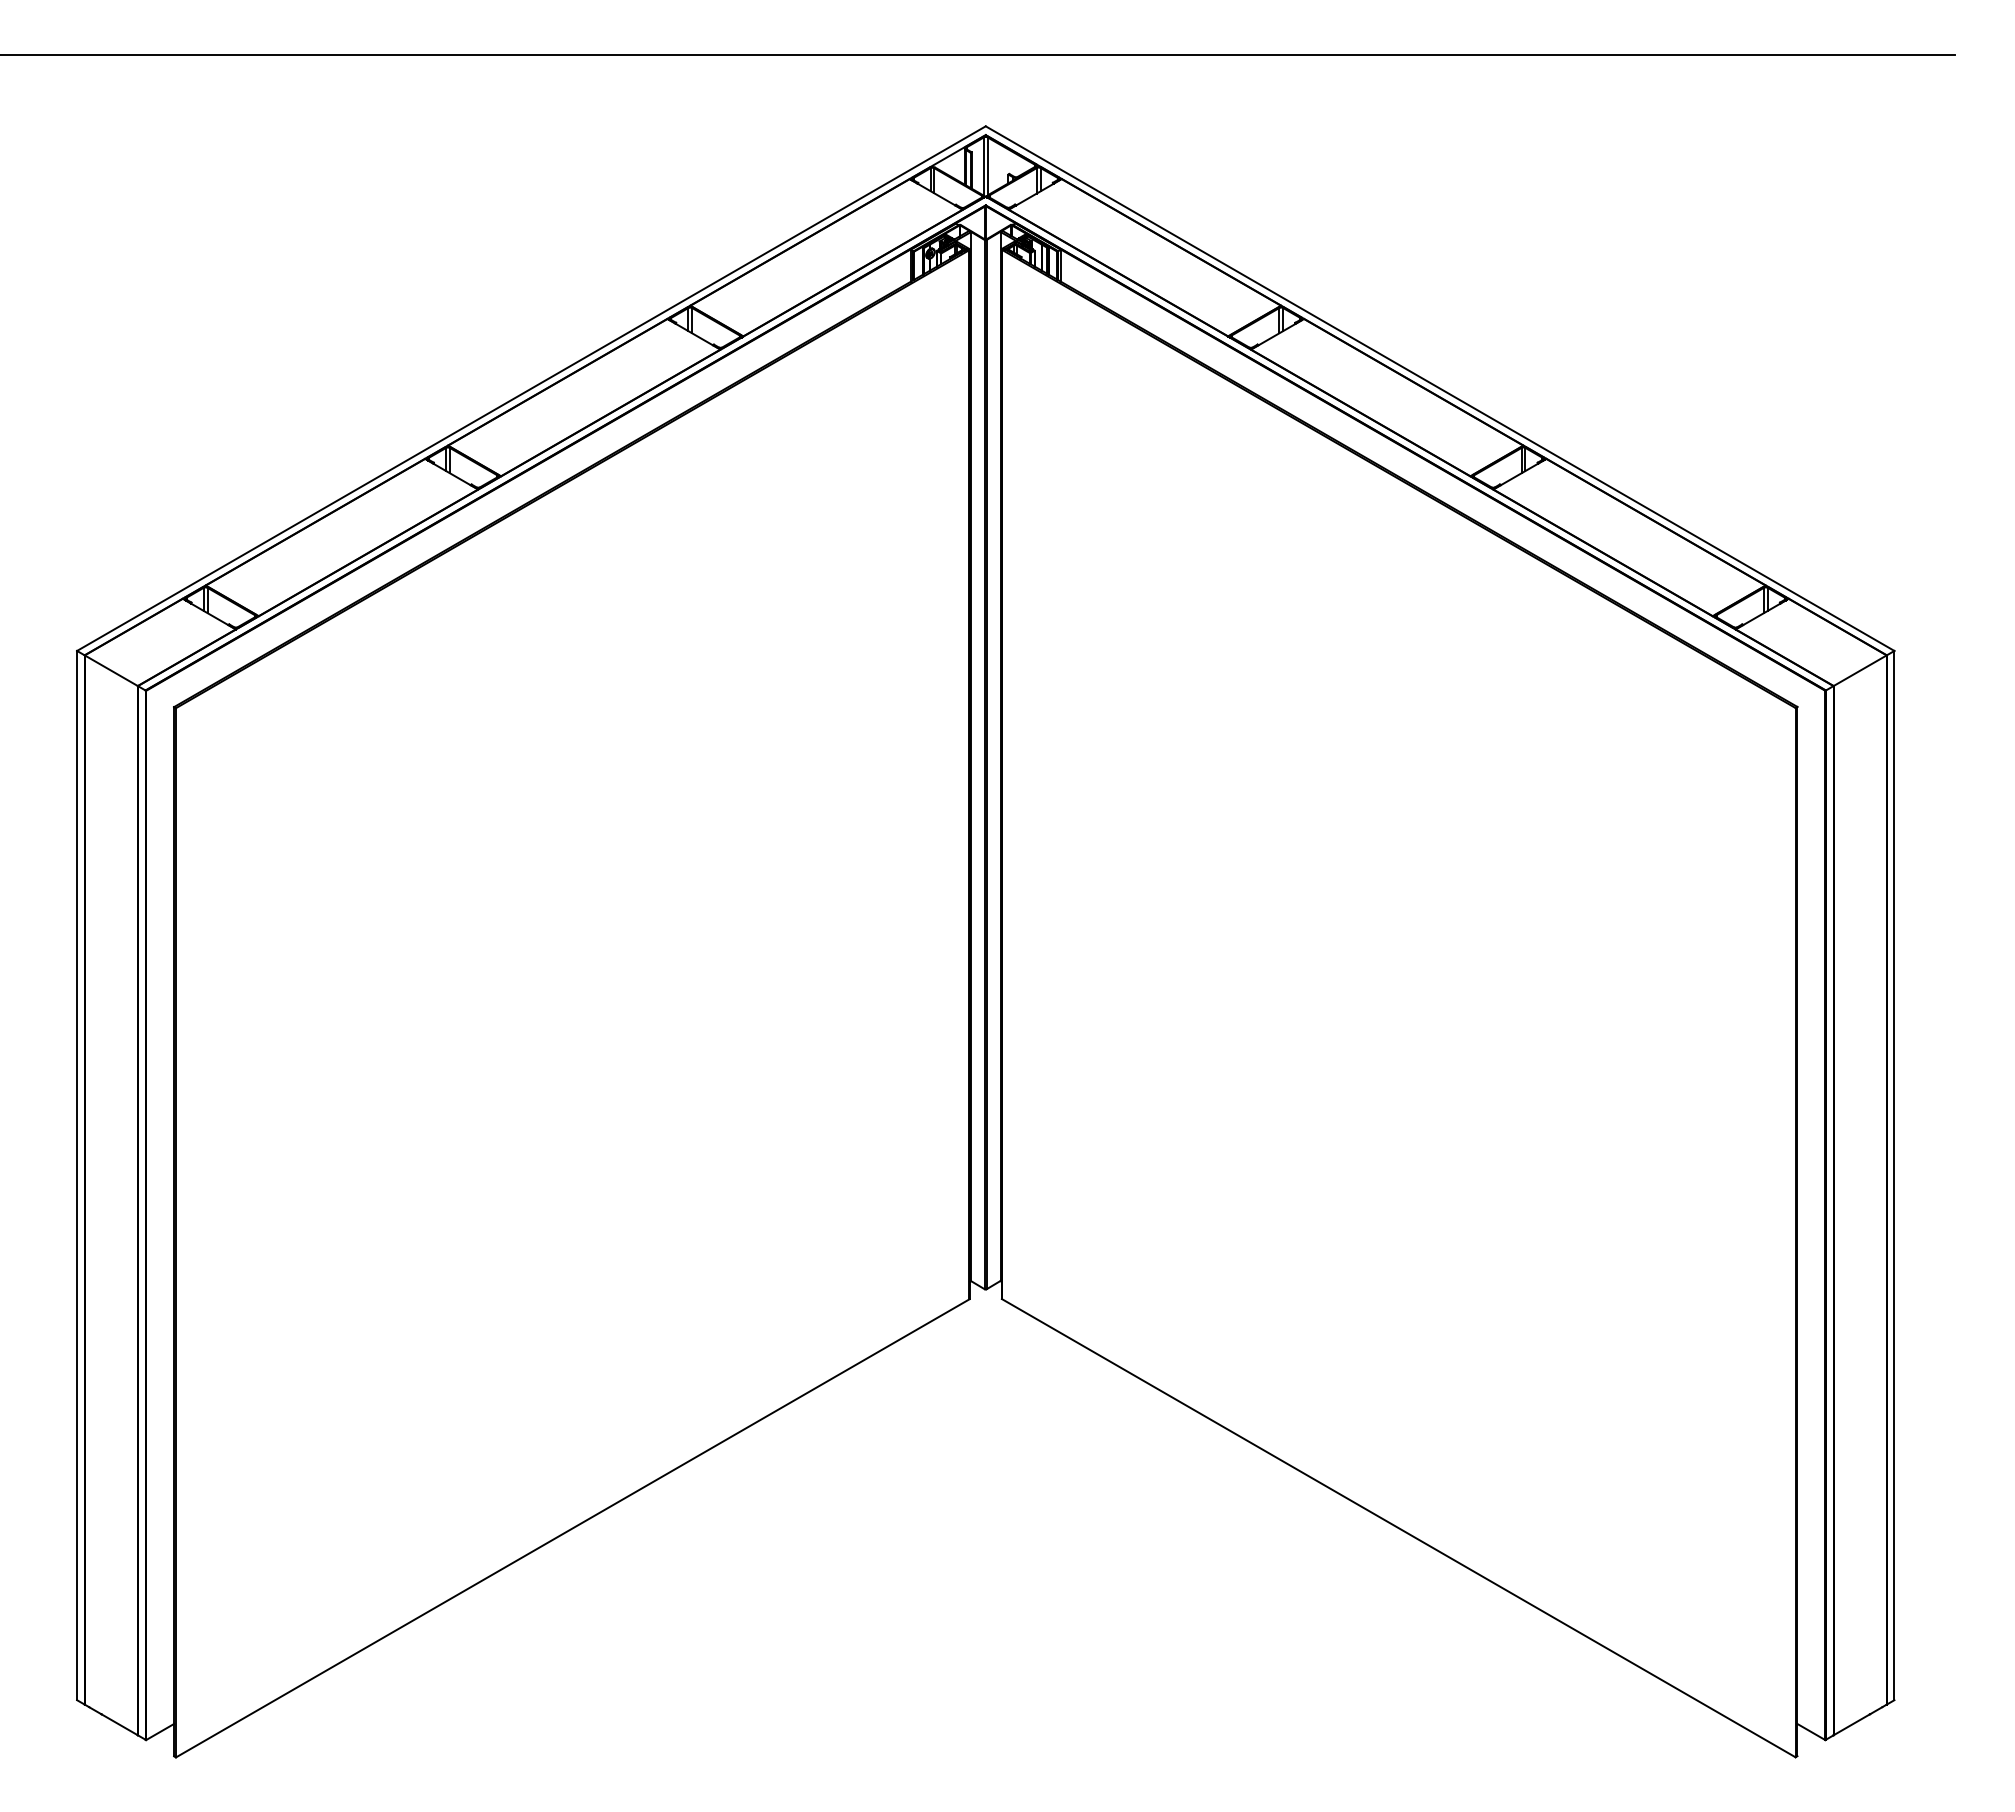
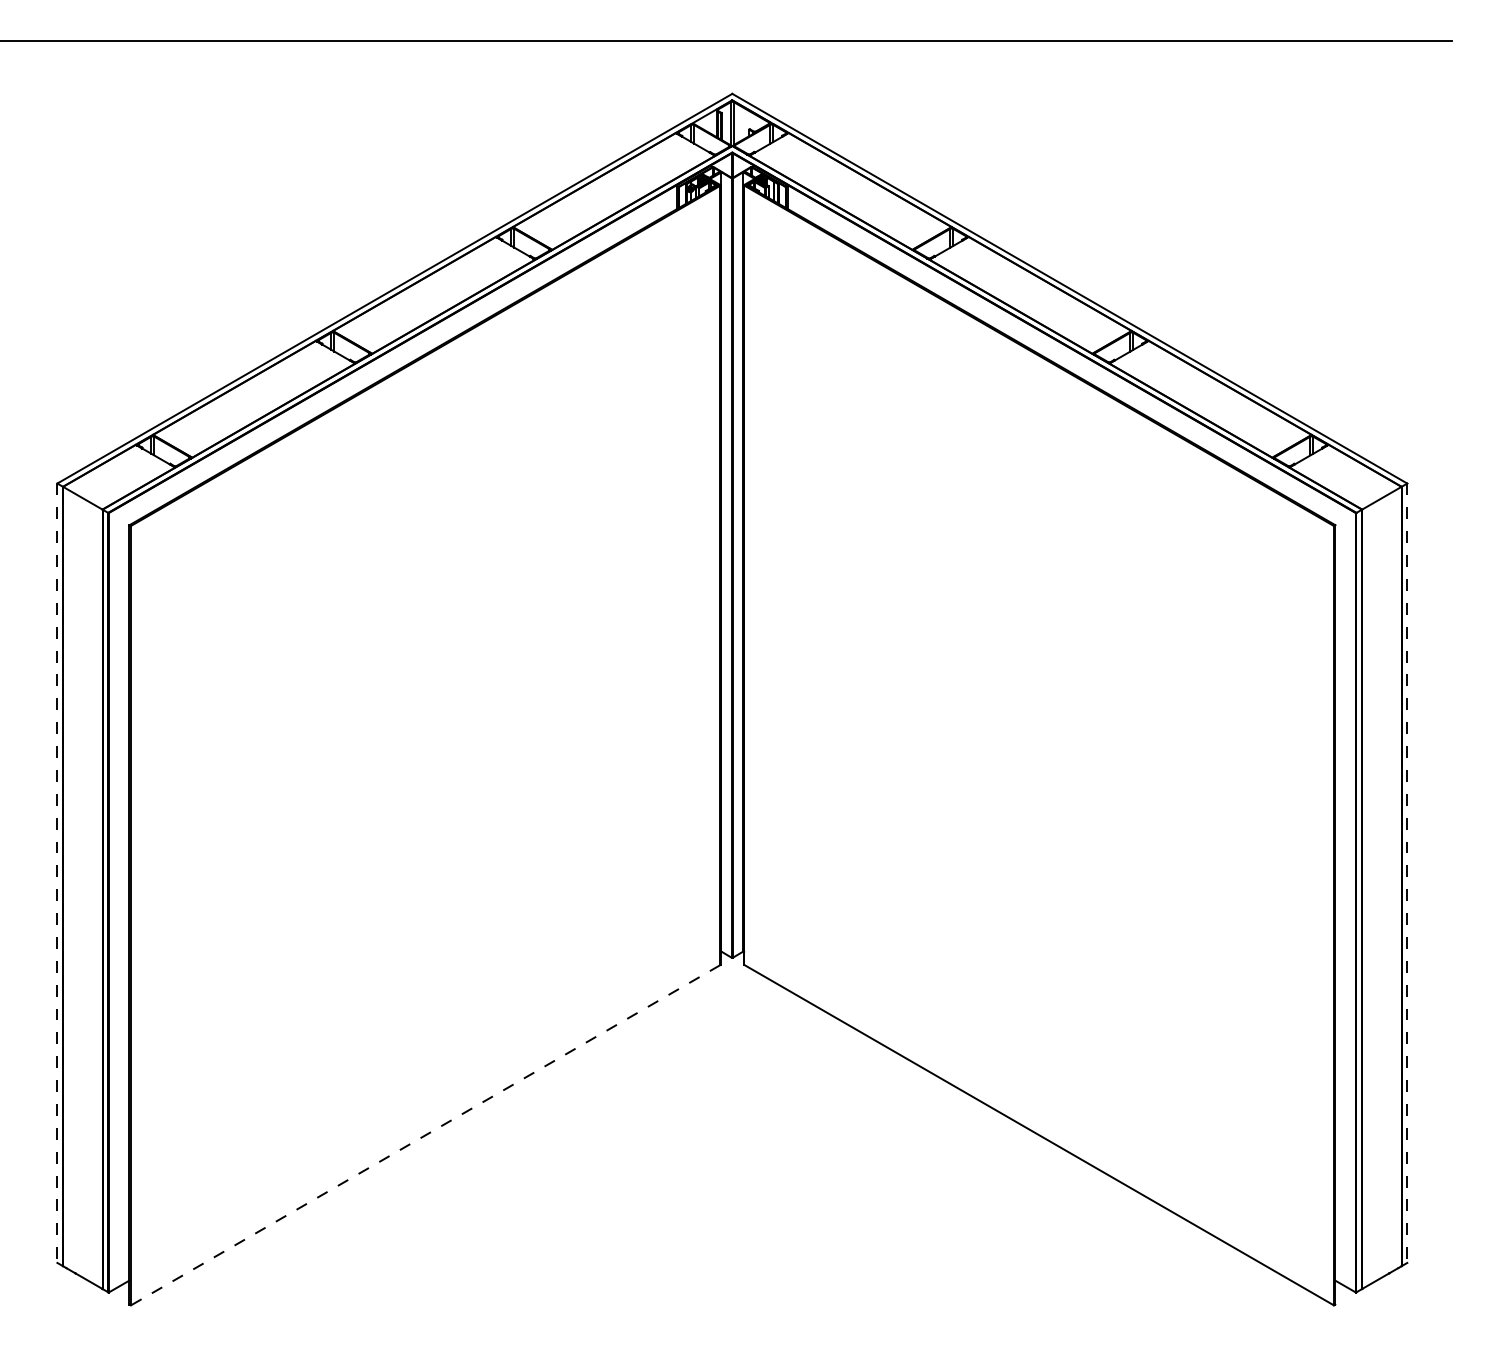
line: (77, 1175) -> (57, 873), solid -> dashed
line: (1894, 1175) -> (1407, 873), solid -> dashed
line: (572, 1528) -> (425, 1135), solid -> dashed

